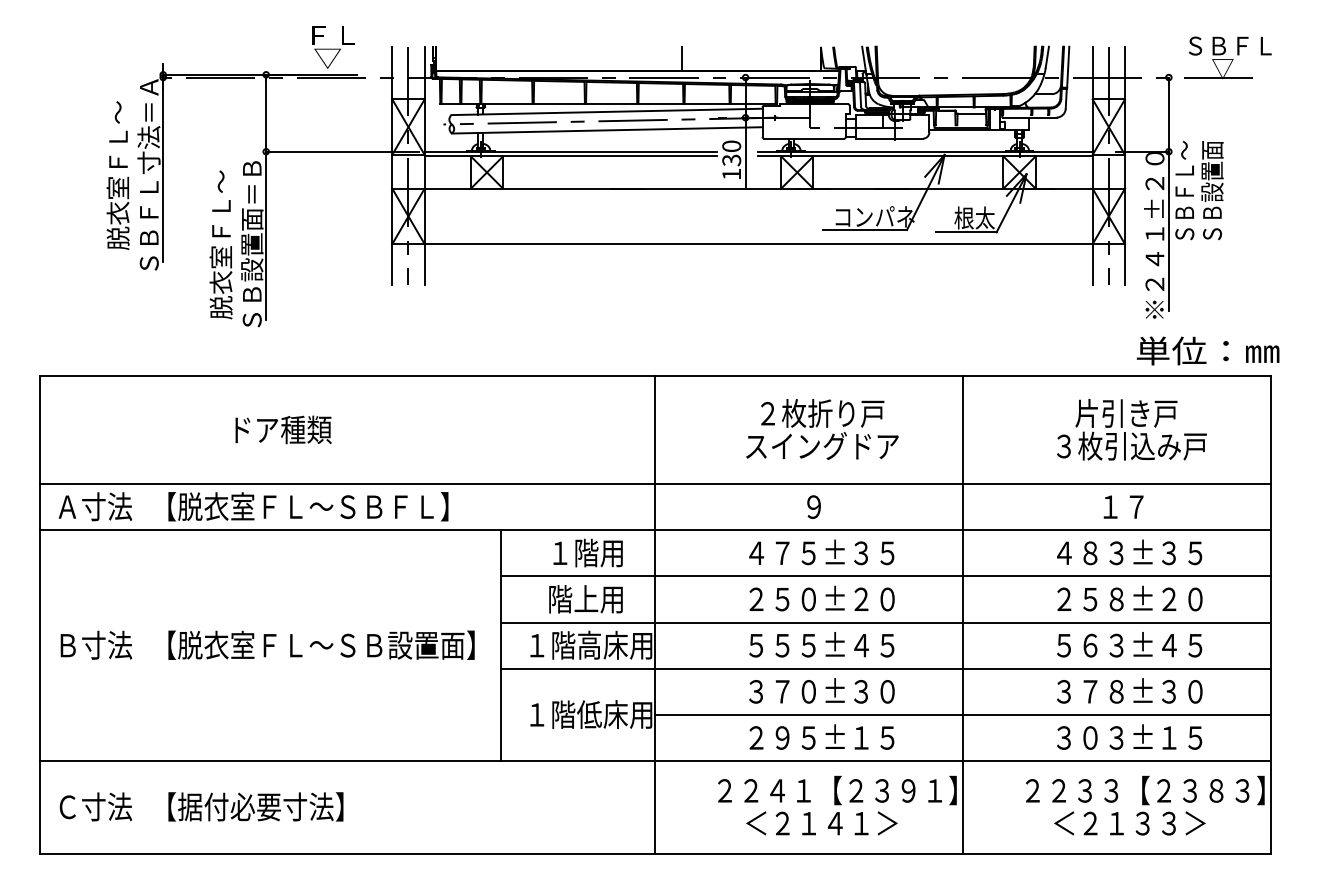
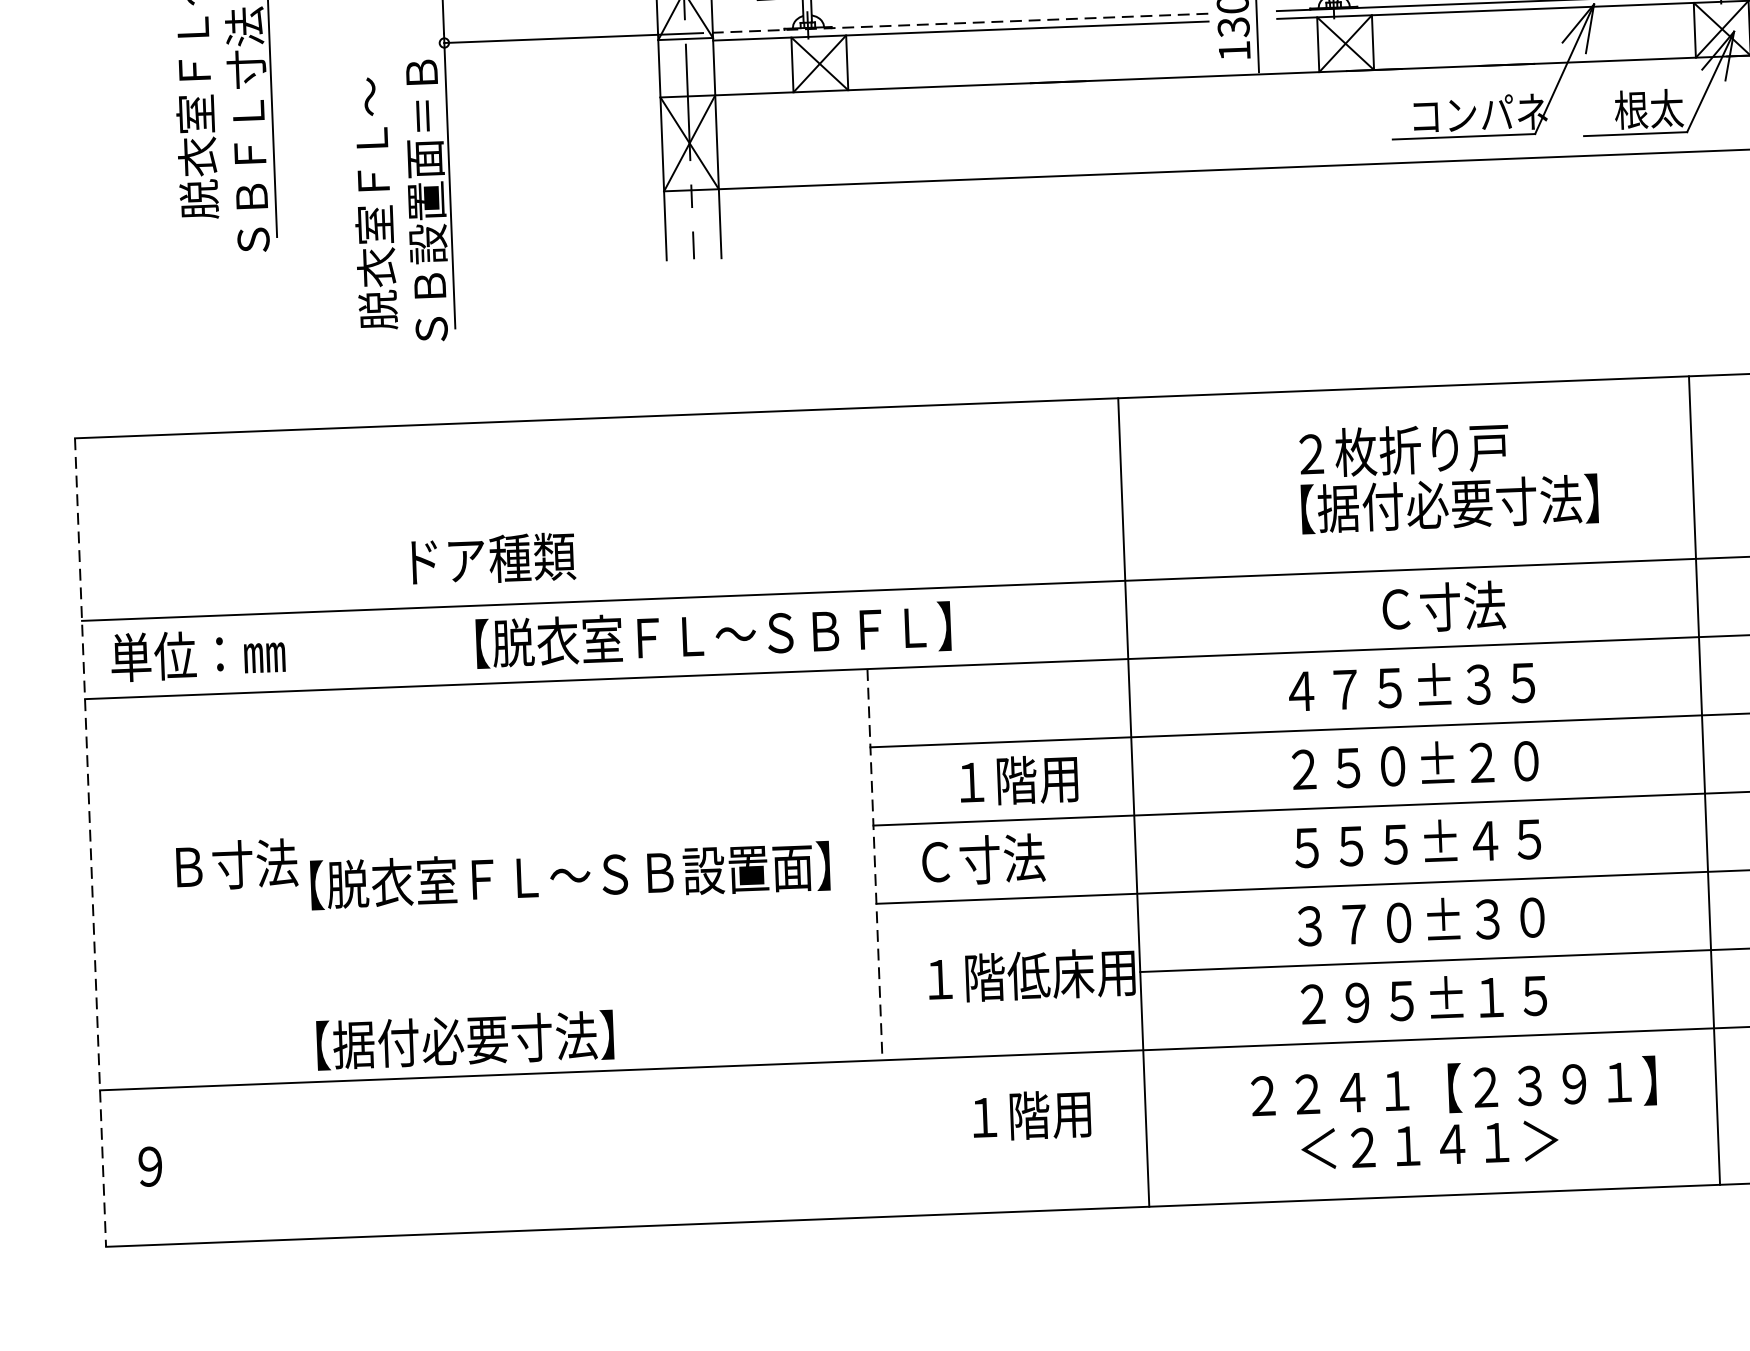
line: (570, 151) -> (959, 22), solid -> dashed
text: (283, 429) -> (493, 558), moved
text: (840, 445) -> (1436, 503), スイングドア -> 【据付必要寸法】
text: (106, 506) -> (196, 654), Ａ寸法 -> 単位：㎜
text: (308, 506) -> (713, 634), moved
text: (842, 506) -> (1443, 606), ９ -> Ｃ寸法
text: (587, 552) -> (1030, 1114), moved
text: (573, 599) -> (994, 781), 階上用 -> １階用
line: (39, 614) -> (90, 841), solid -> dashed
line: (963, 614) -> (1705, 779), moved
text: (96, 644) -> (237, 863), moved
text: (590, 644) -> (1025, 856), １階高床用 -> Ｃ寸法
line: (501, 646) -> (875, 866), solid -> dashed
text: (95, 806) -> (197, 1163), Ｃ寸法 -> ９
text: (255, 806) -> (464, 1039), moved

